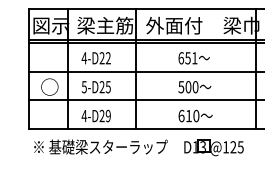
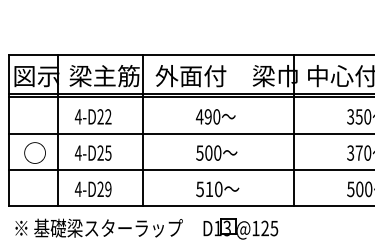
text: (187, 57) -> (207, 116), 651 -> 490
text: (83, 86) -> (77, 152), 5-D25 -> 4-D25
text: (181, 116) -> (200, 189), 610 -> 510

